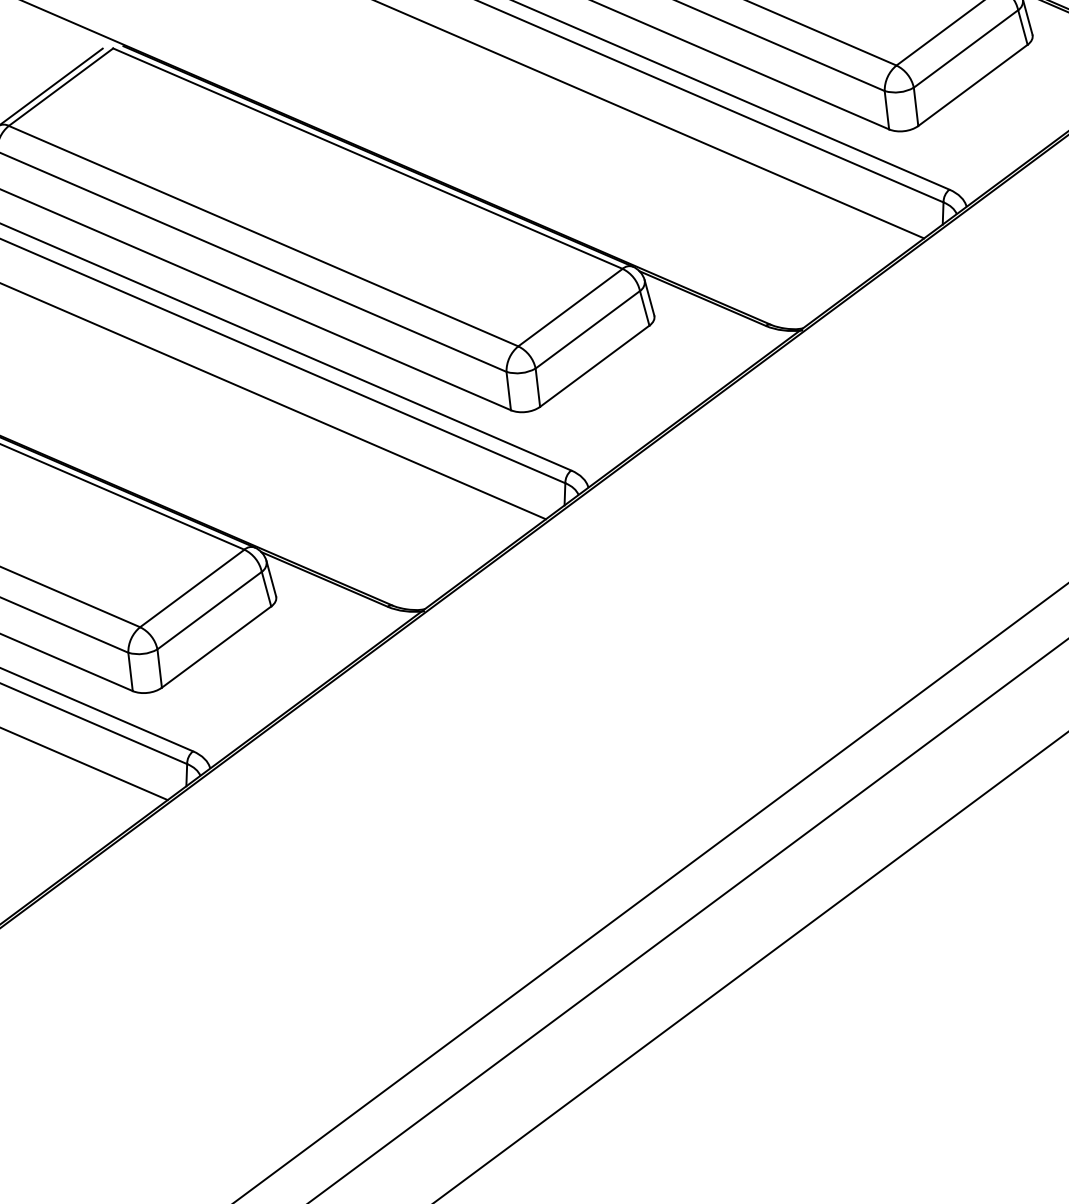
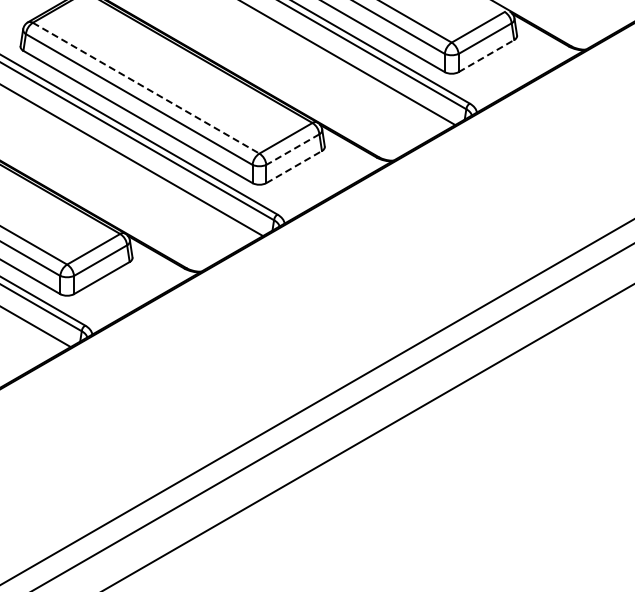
line: (972, 84) -> (486, 55), solid -> dashed
line: (264, 236) -> (146, 88), solid -> dashed
line: (586, 329) -> (292, 149), solid -> dashed
line: (595, 364) -> (294, 166), solid -> dashed

